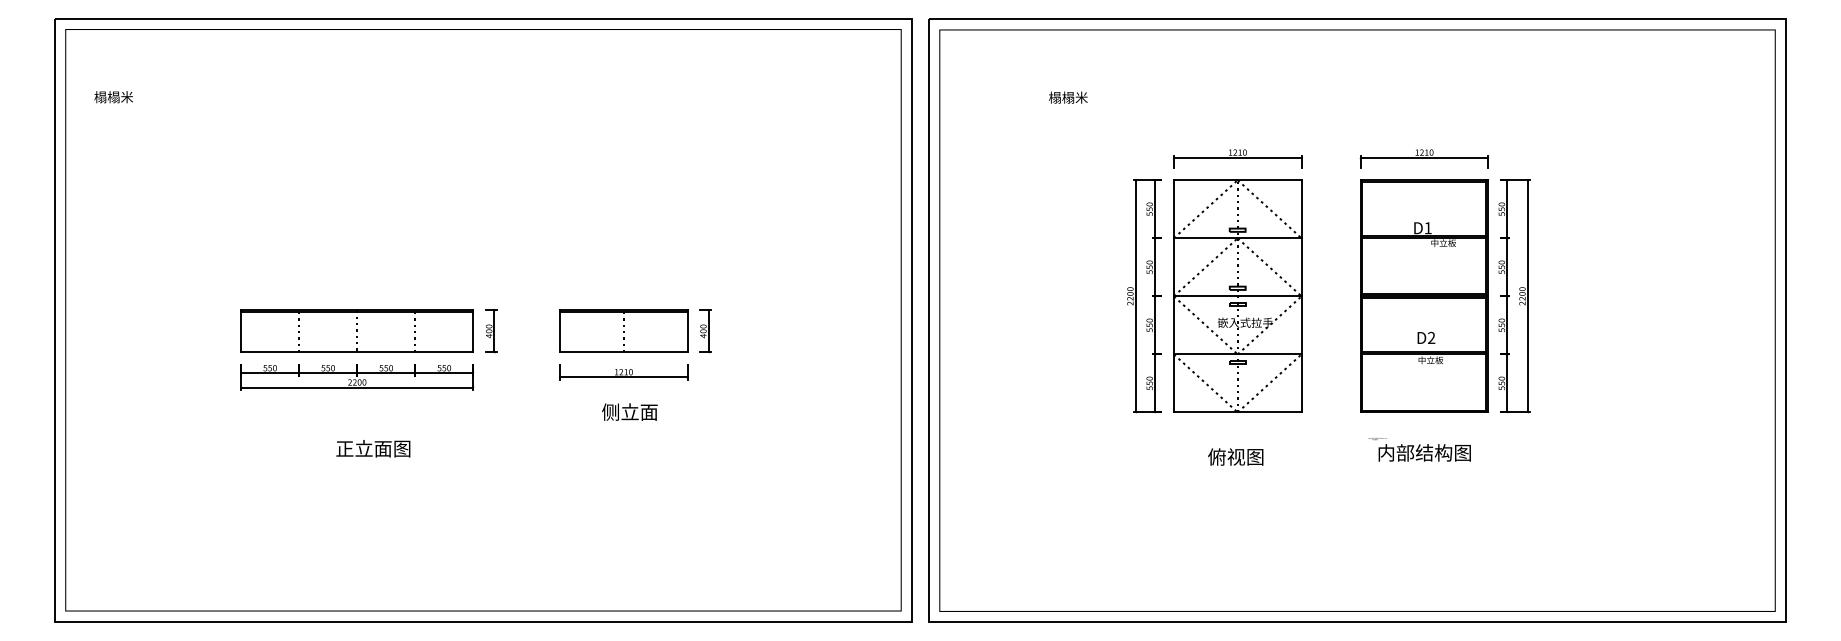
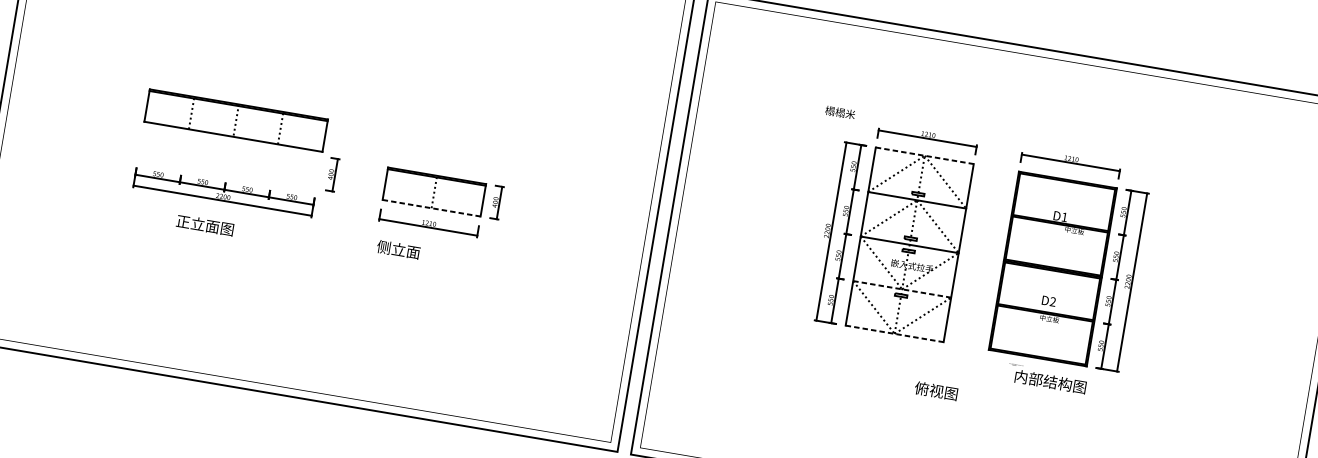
text: (1068, 97) -> (840, 112), moved
line: (1237, 180) -> (924, 155), solid -> dashed
part: (356, 330) -> (235, 119), moved
line: (623, 352) -> (431, 208), solid -> dashed
line: (1237, 354) -> (902, 289), solid -> dashed
text: (629, 411) -> (398, 249), moved
line: (1237, 412) -> (894, 333), solid -> dashed
text: (373, 448) -> (205, 225), moved
text: (1419, 449) -> (1047, 378), moved
text: (1235, 456) -> (936, 390), moved

